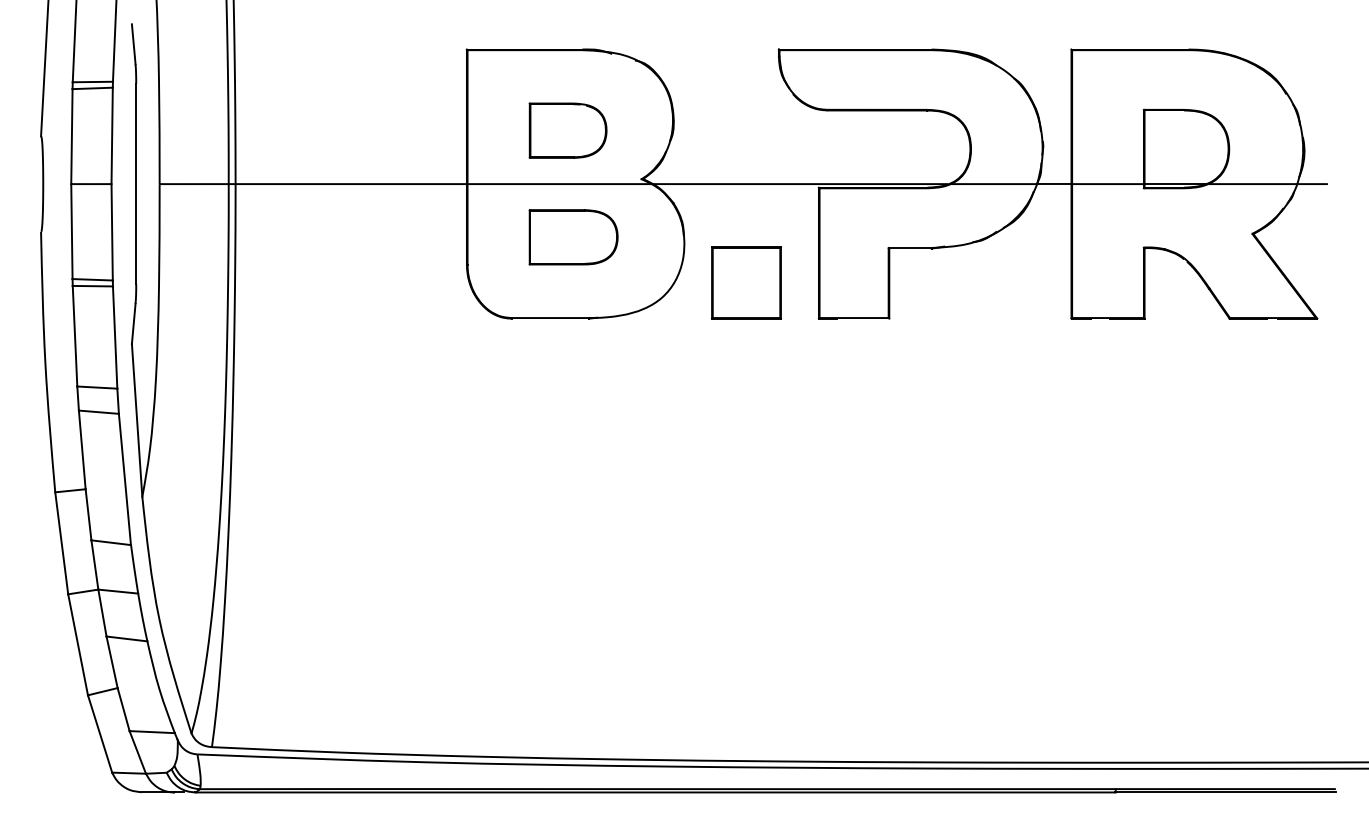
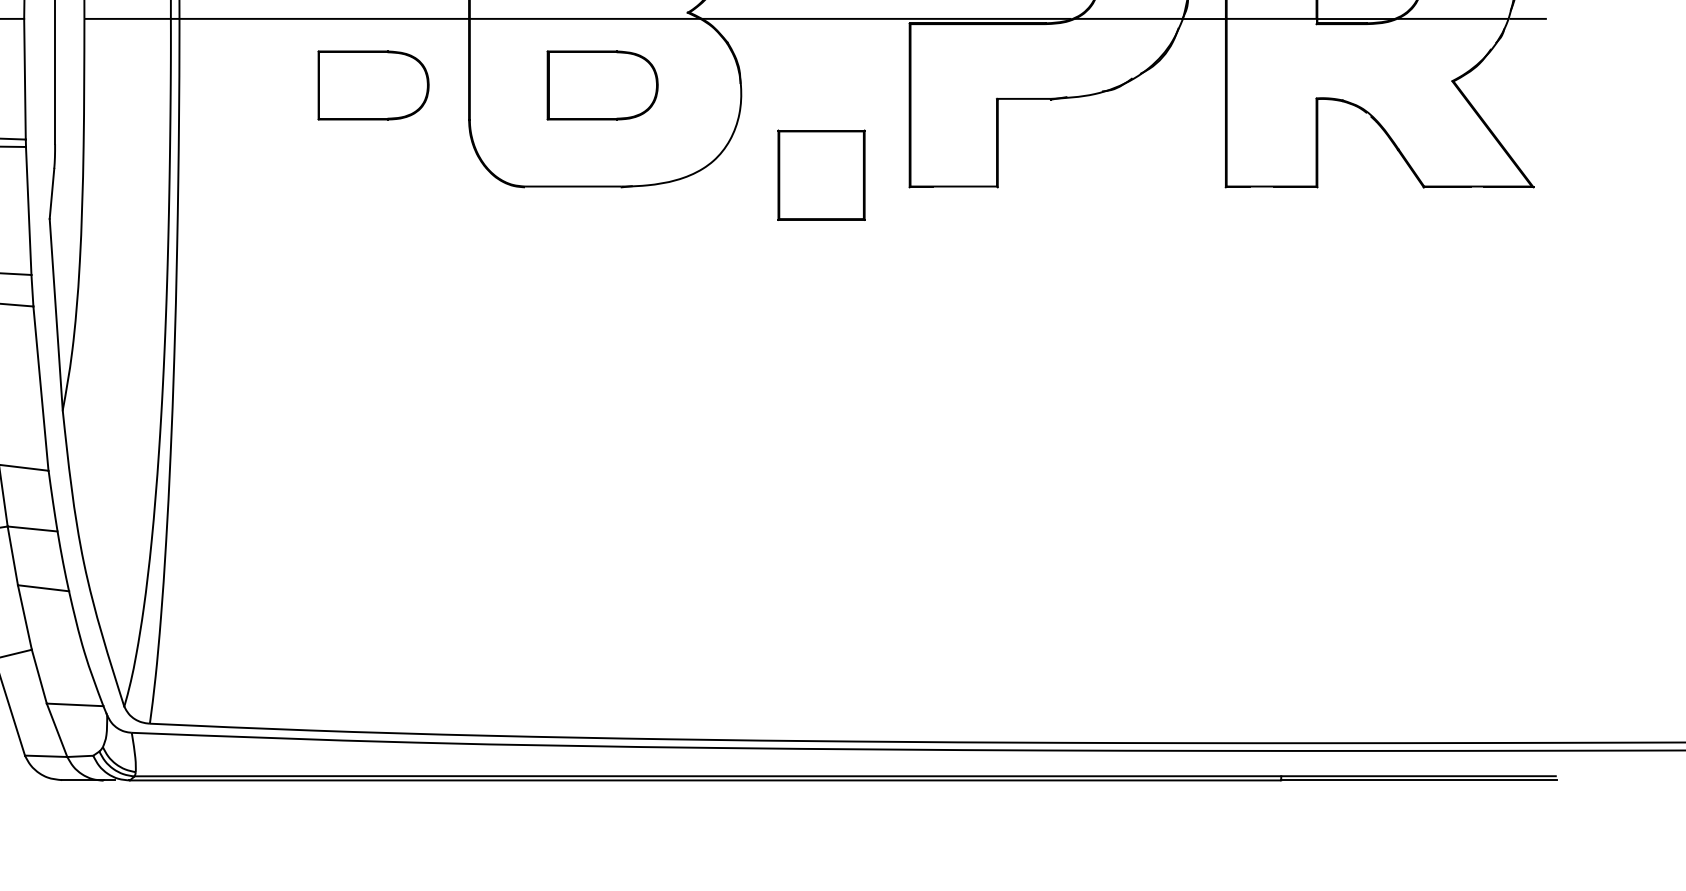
part: (390, 237) -> (373, 85), added
part: (746, 282) -> (821, 174), moved

